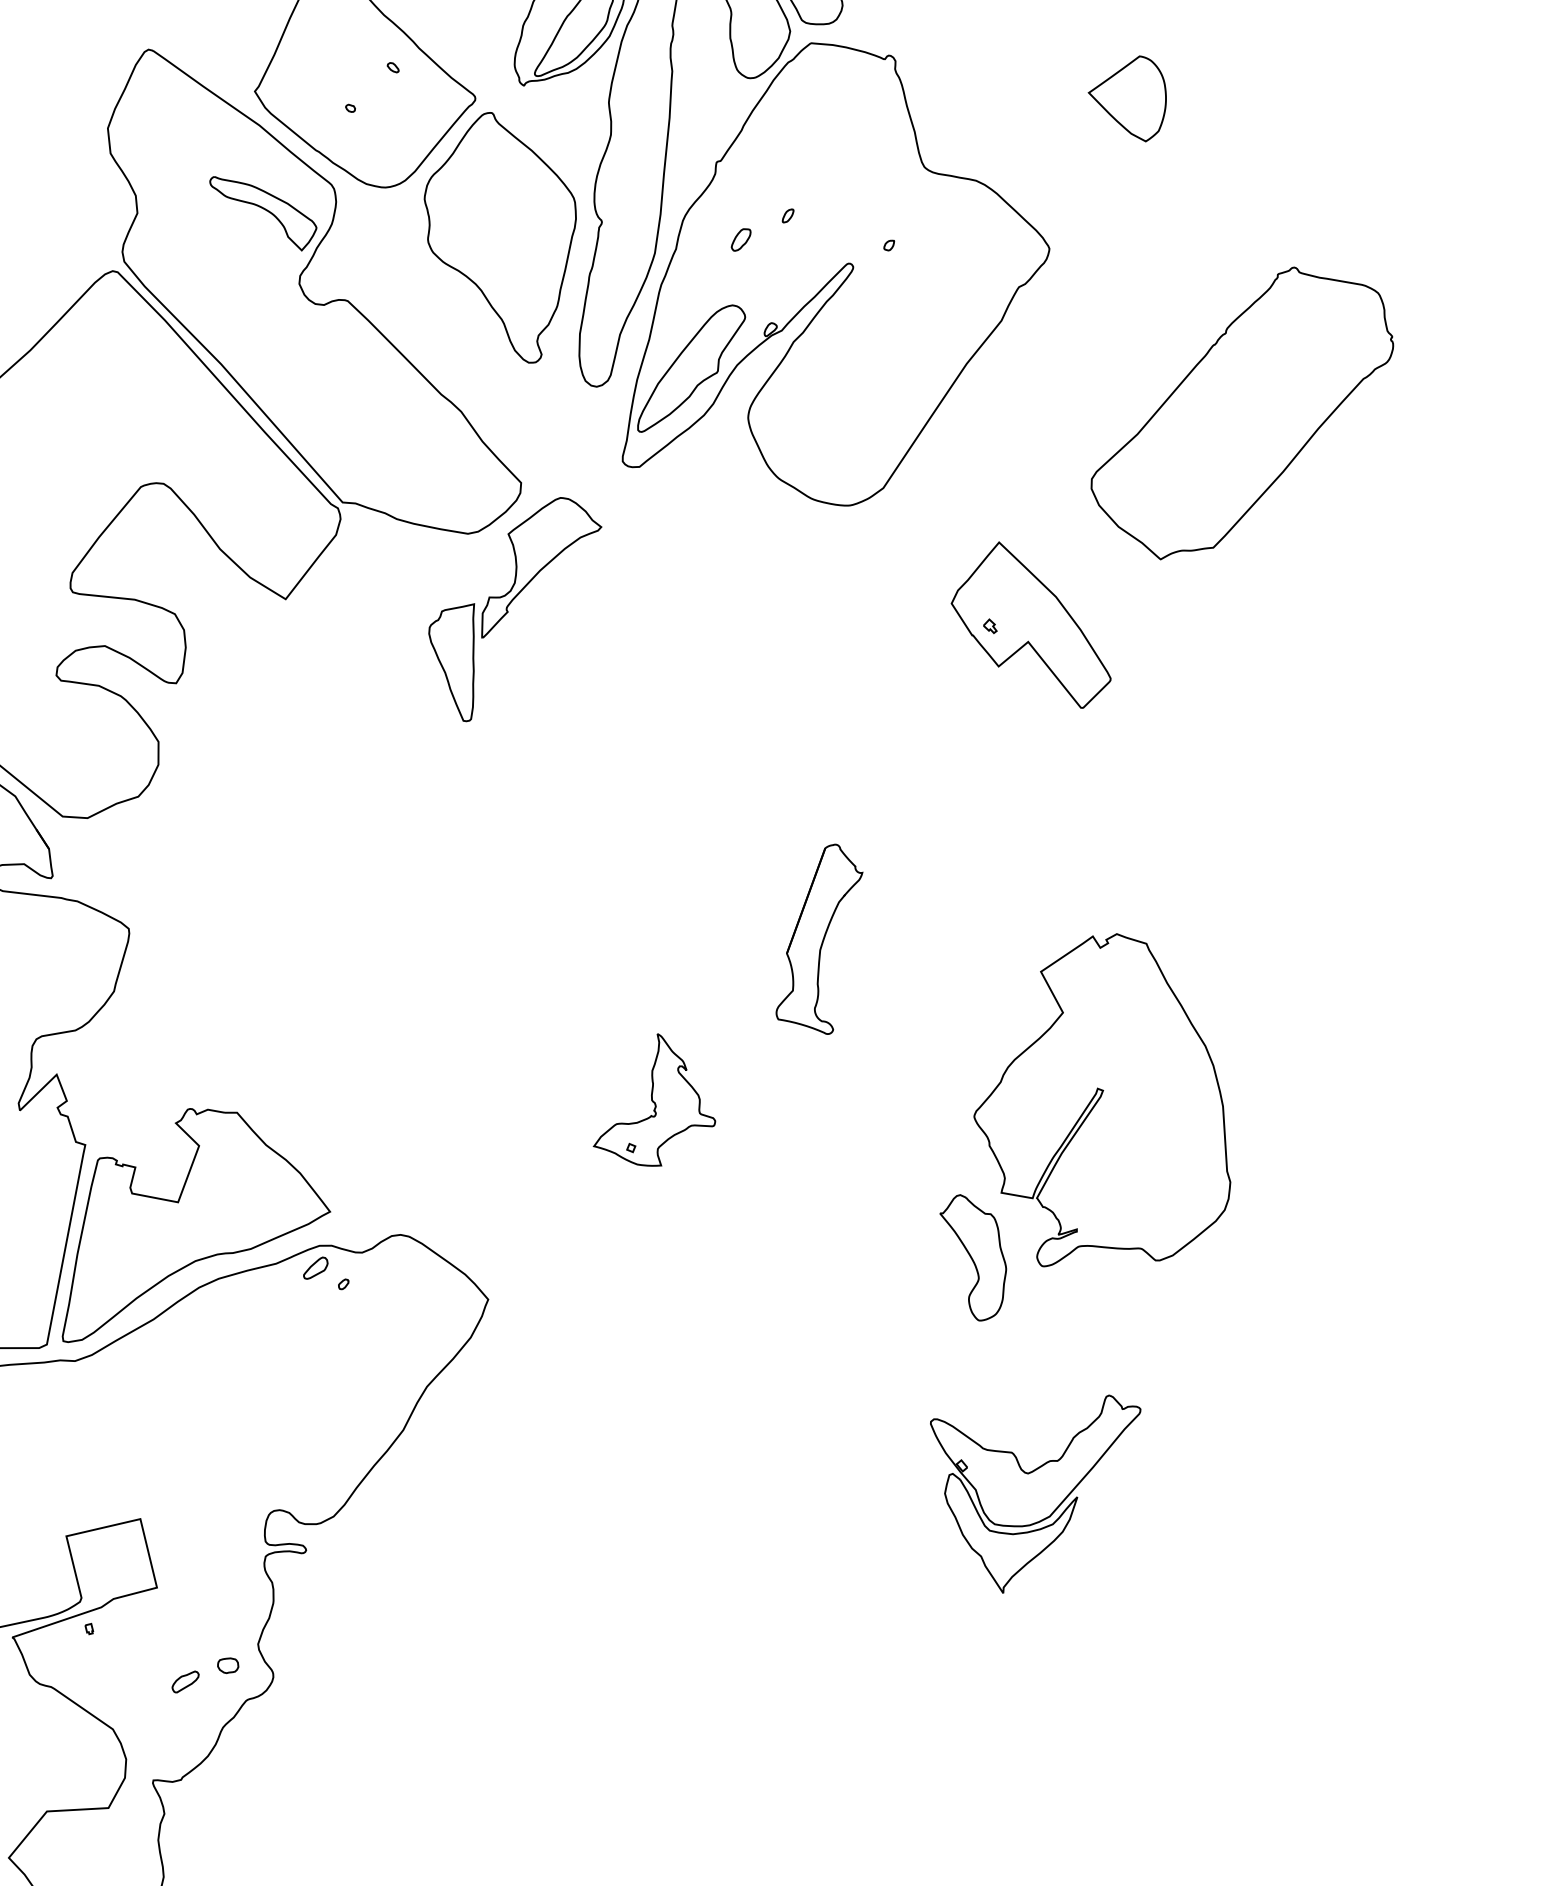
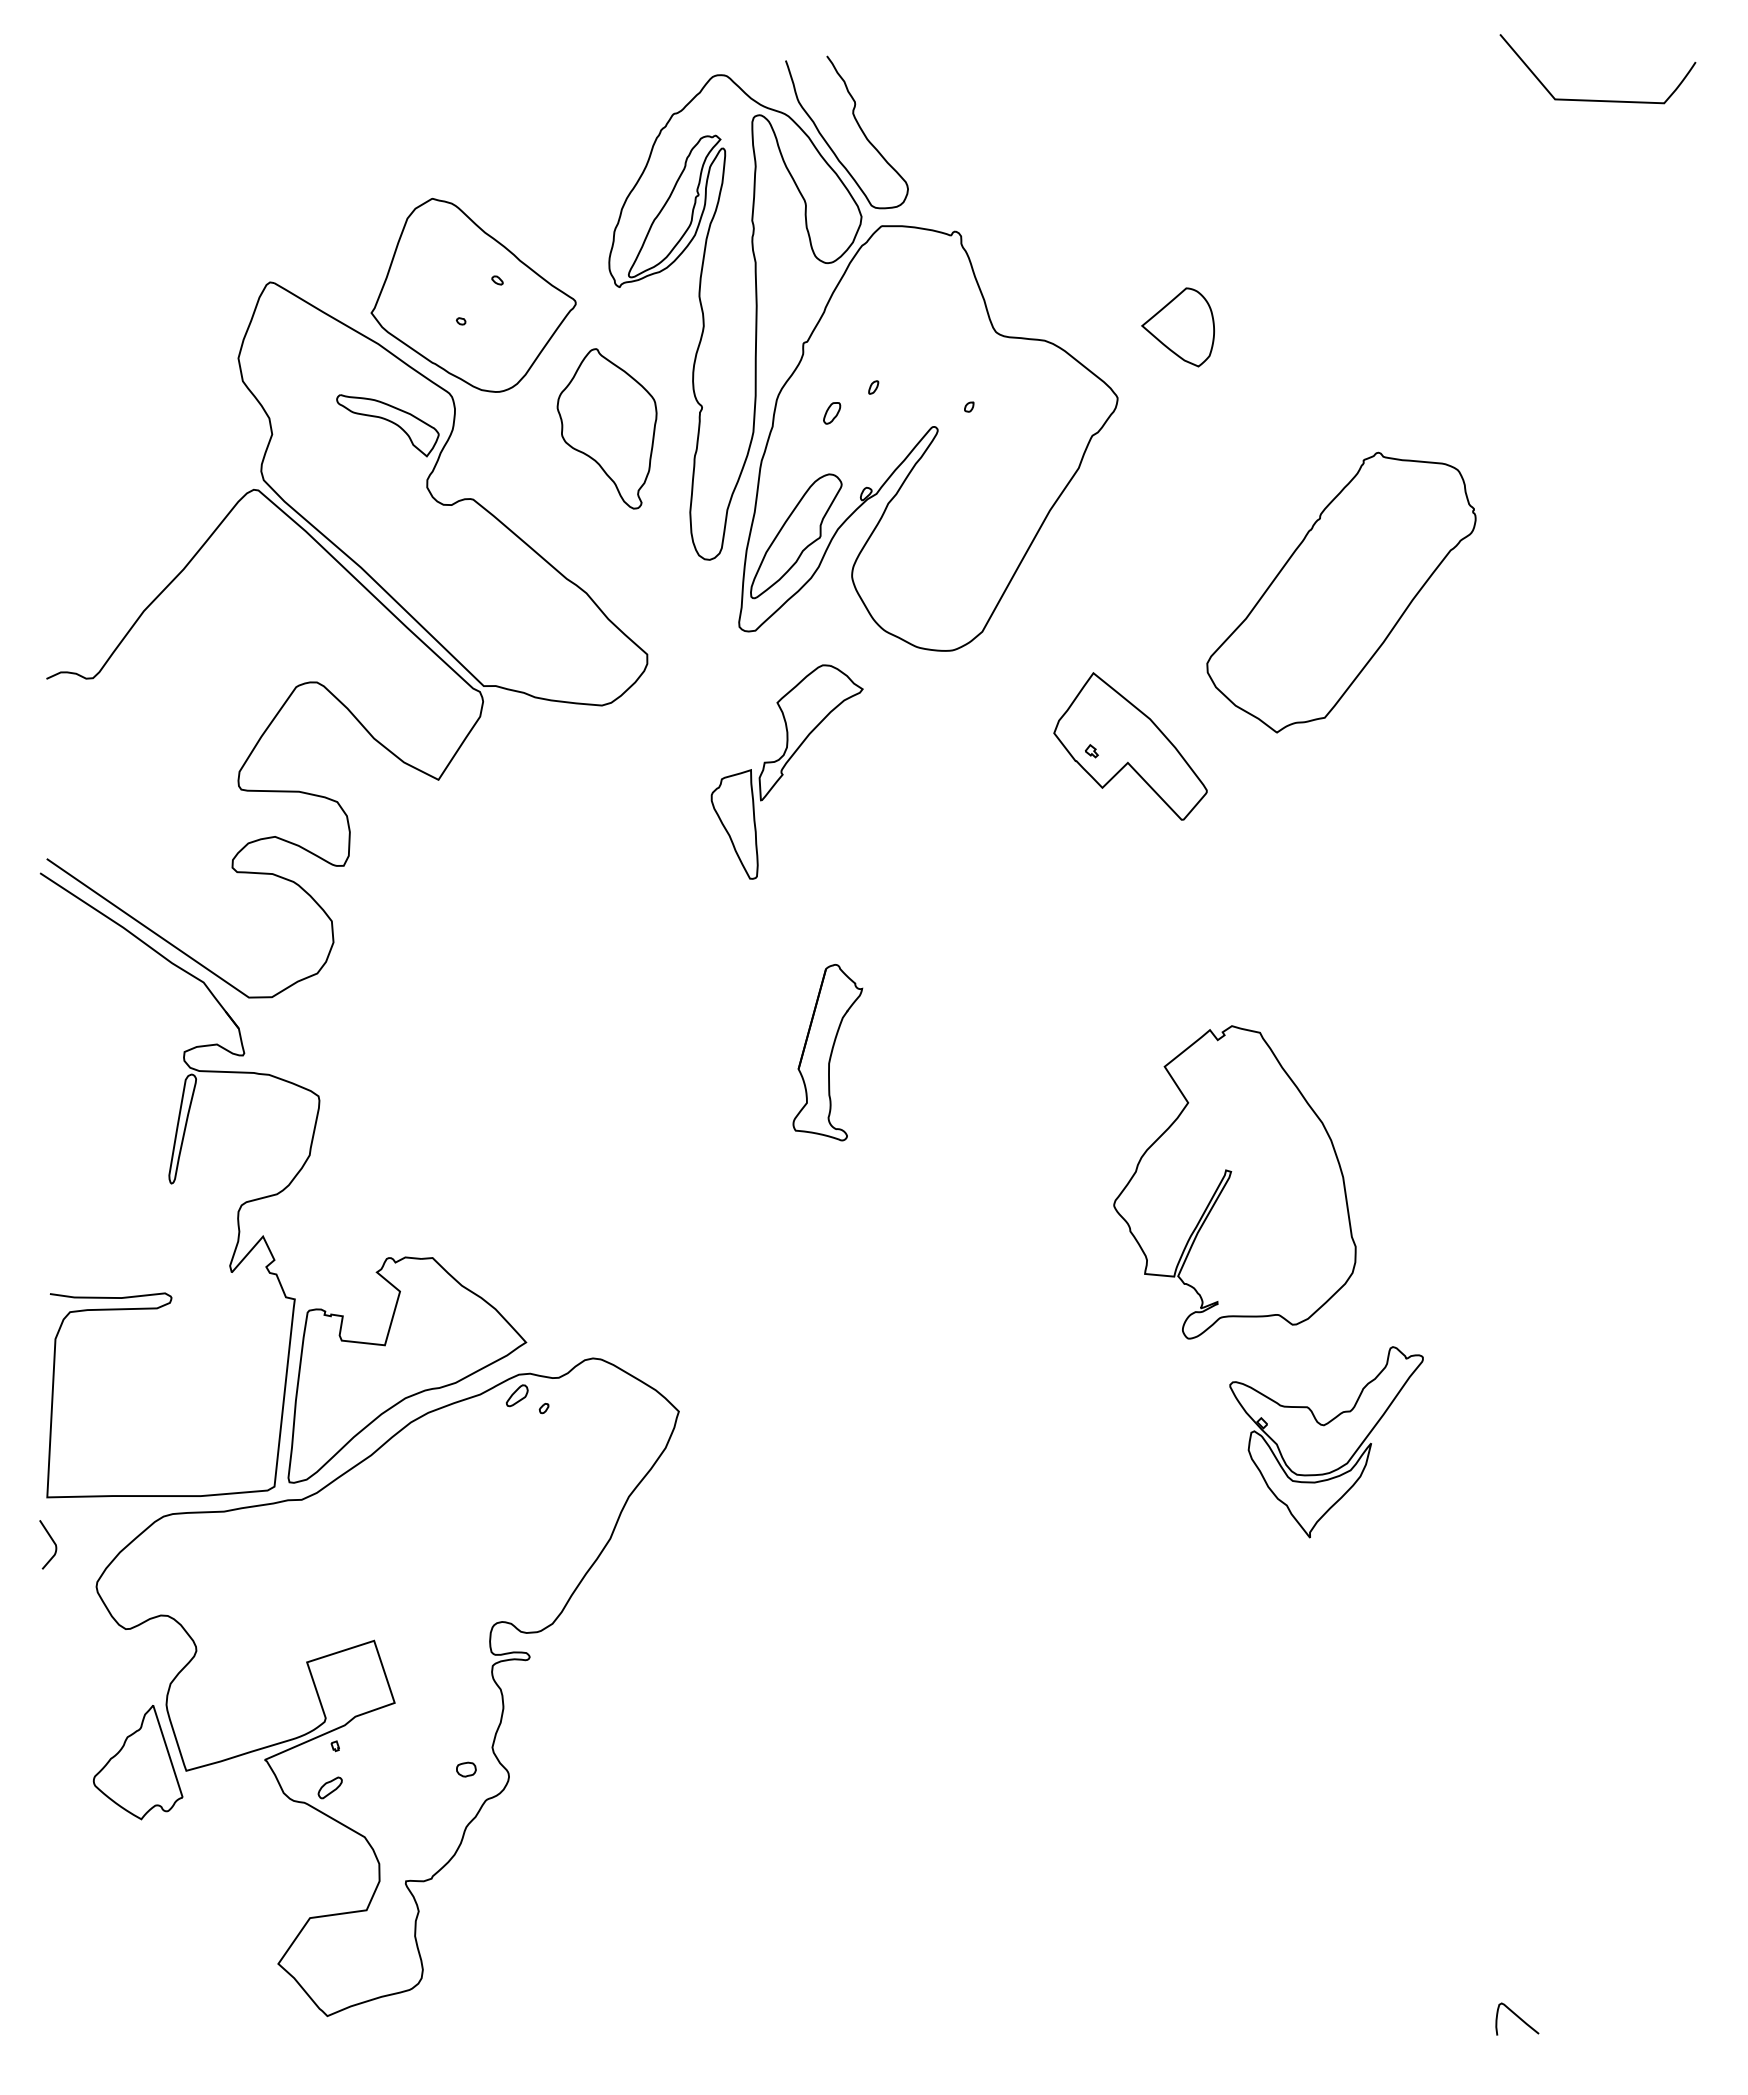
part: (1126, 97) -> (1177, 327), moved
part: (497, 236) -> (606, 428), size x0.7
part: (1242, 414) -> (1341, 592), moved
part: (512, 608) -> (786, 771), moved
part: (819, 938) -> (827, 1052), moved
part: (656, 1100) -> (819, 1214), removed
part: (971, 1258) -> (1122, 1336), removed
part: (1029, 1492) -> (1326, 1442), moved
part: (184, 1681) -> (329, 1787), moved

